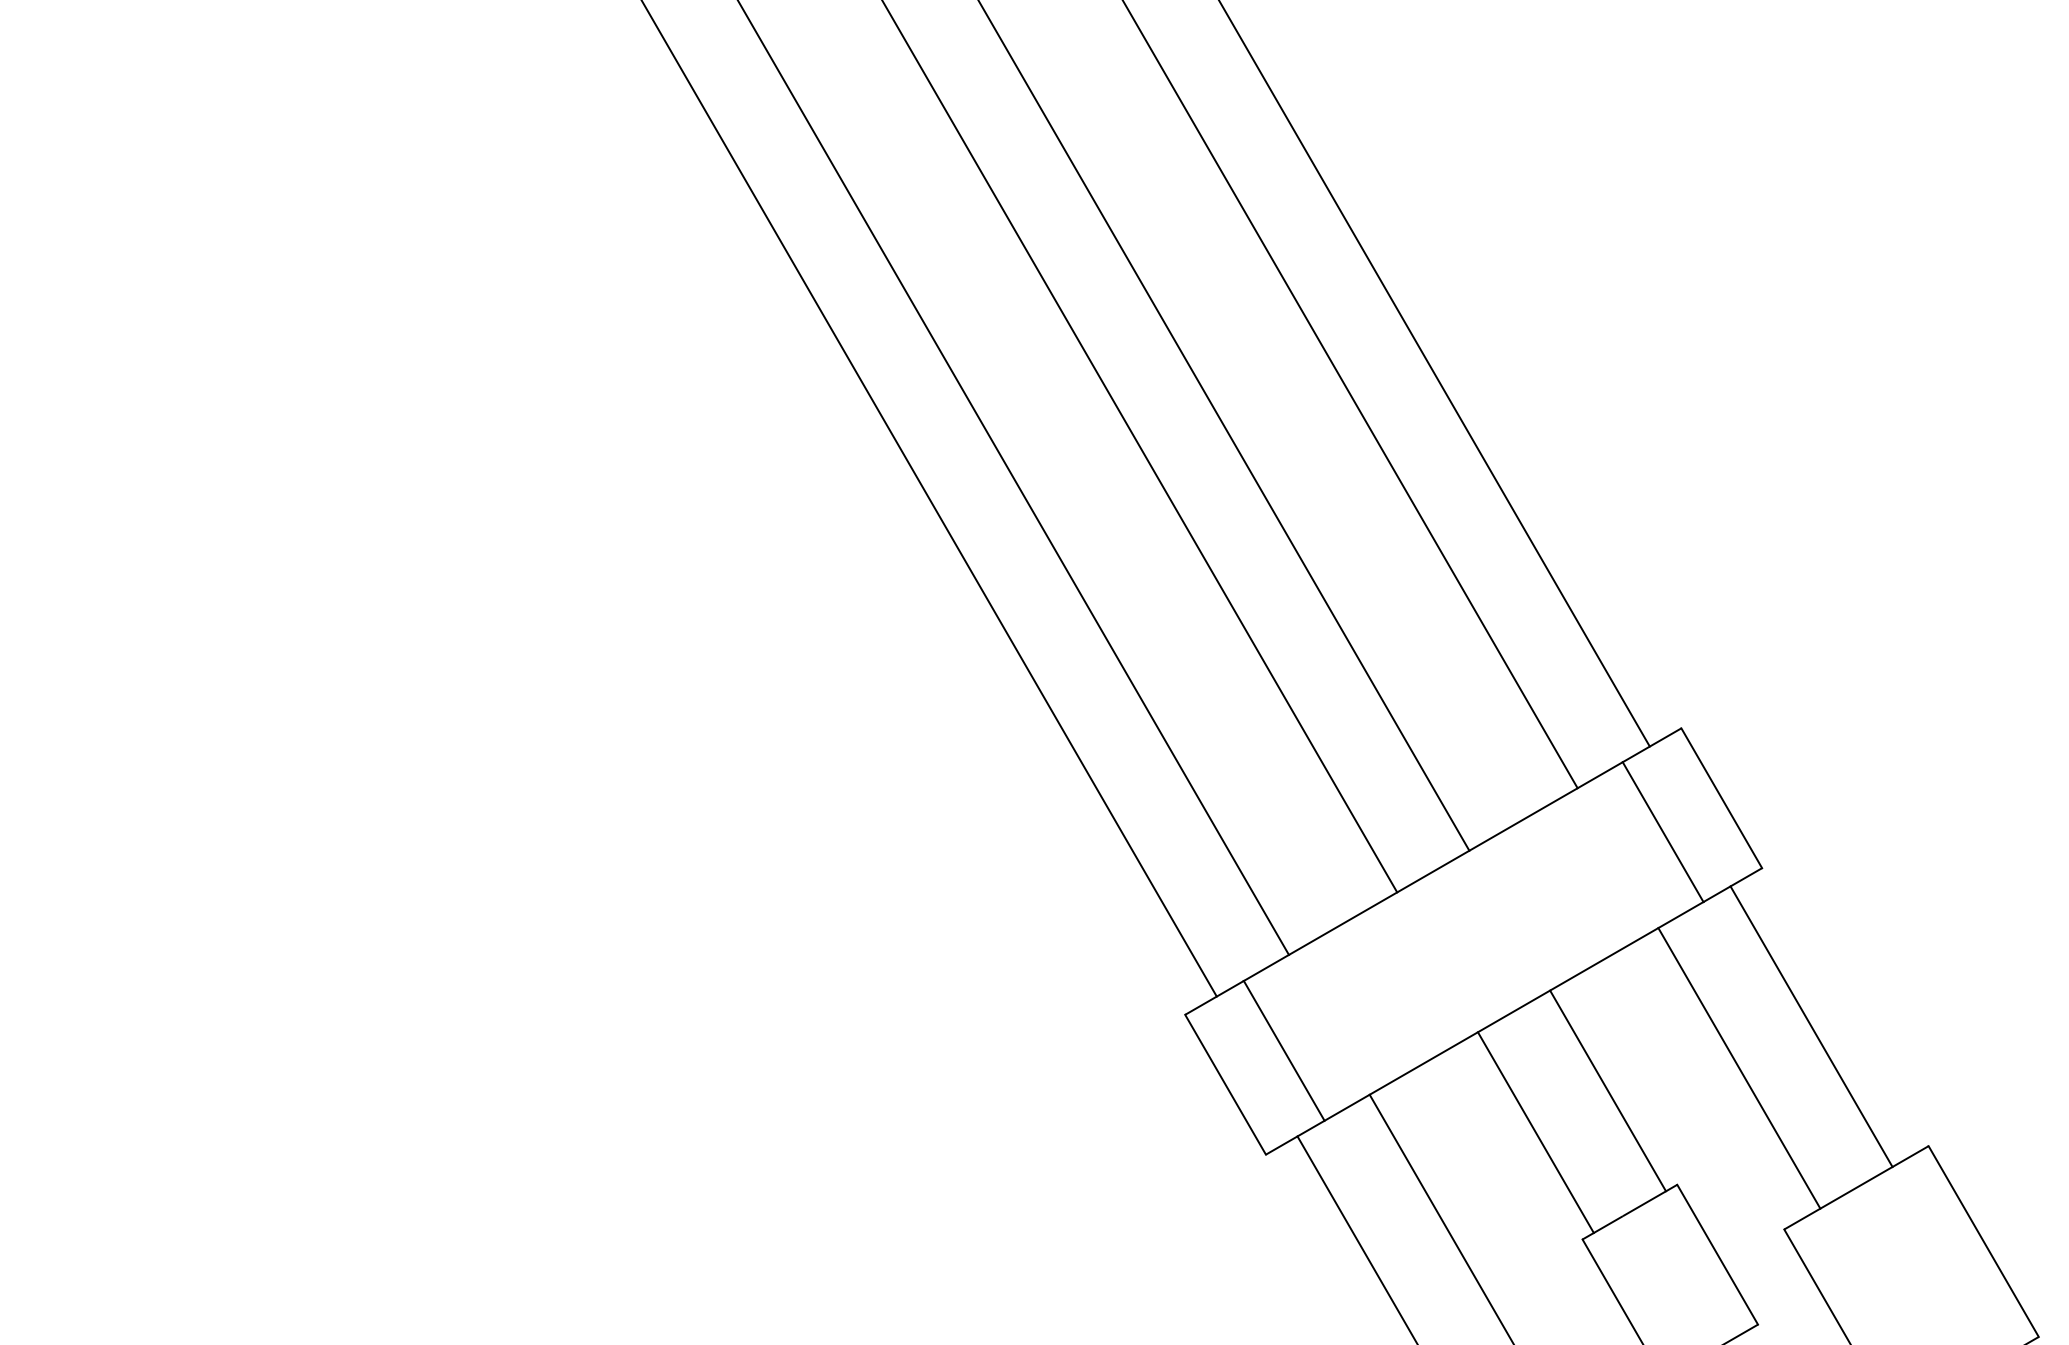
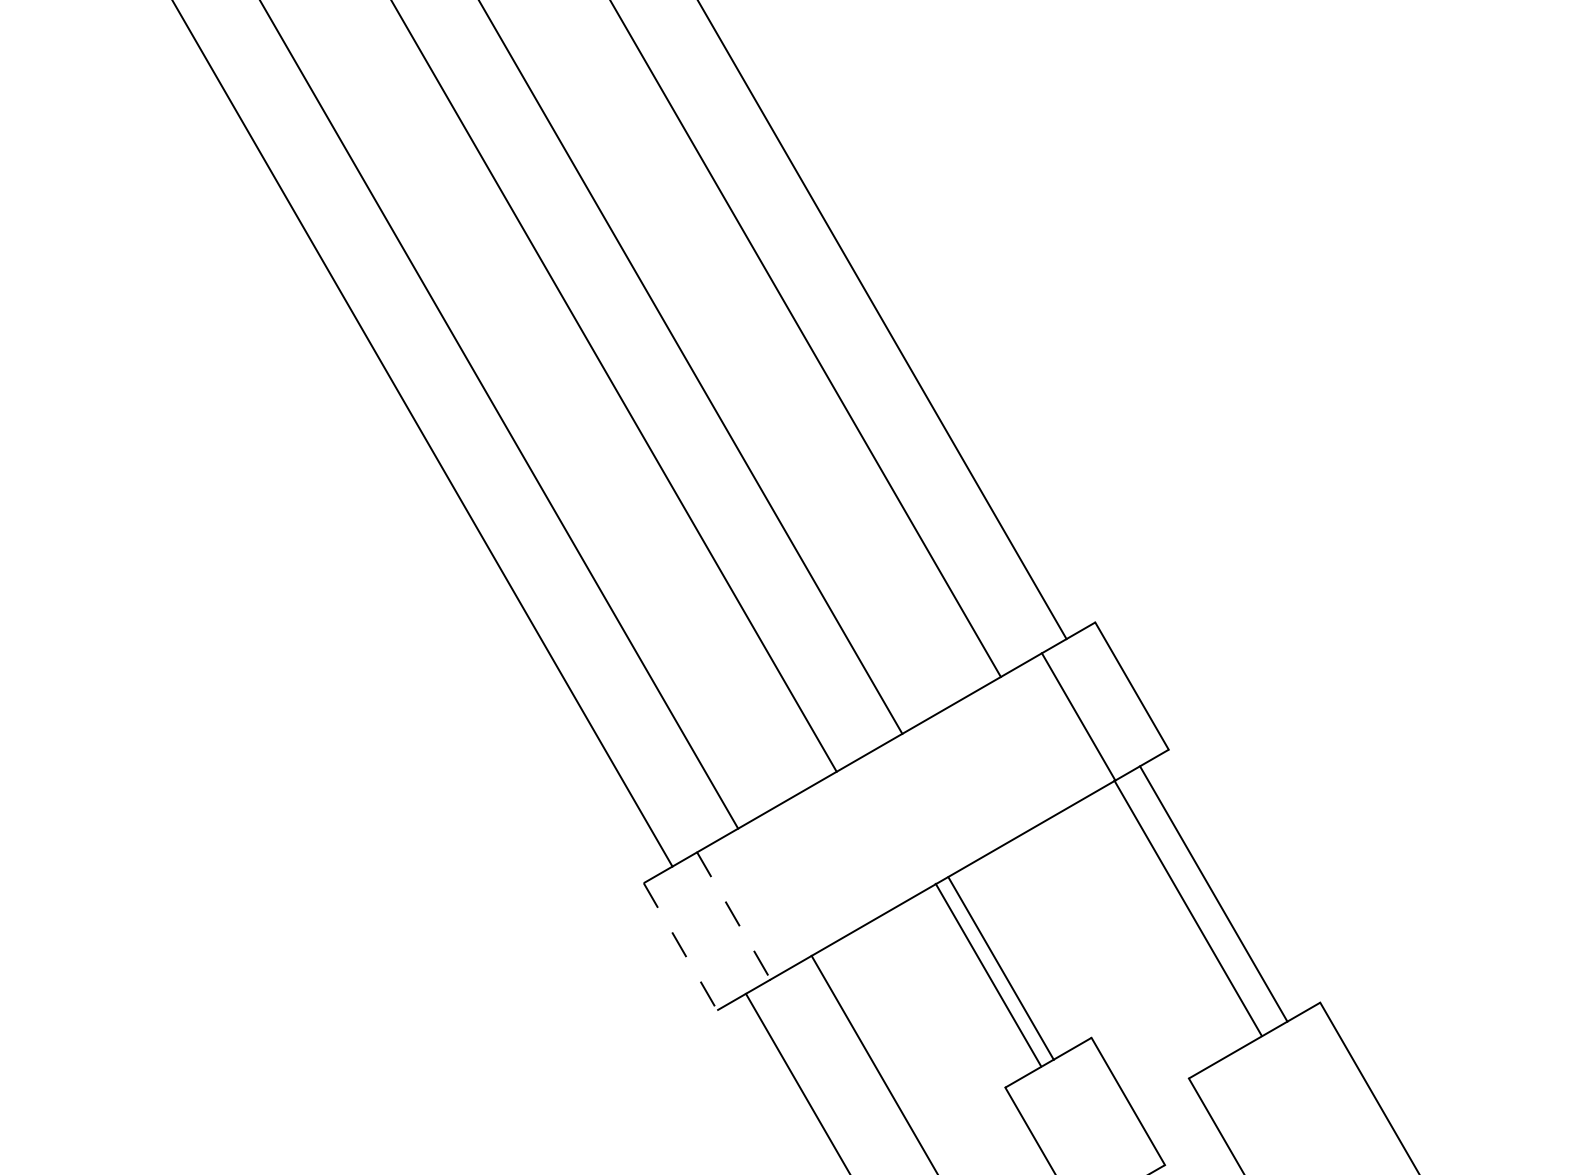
line: (1284, 1050) -> (734, 915), solid -> dashed
line: (1739, 1068) -> (1188, 908), moved
line: (1225, 1084) -> (680, 946), solid -> dashed
line: (1608, 1090) -> (988, 974), moved
line: (1535, 1132) -> (1000, 968), moved

